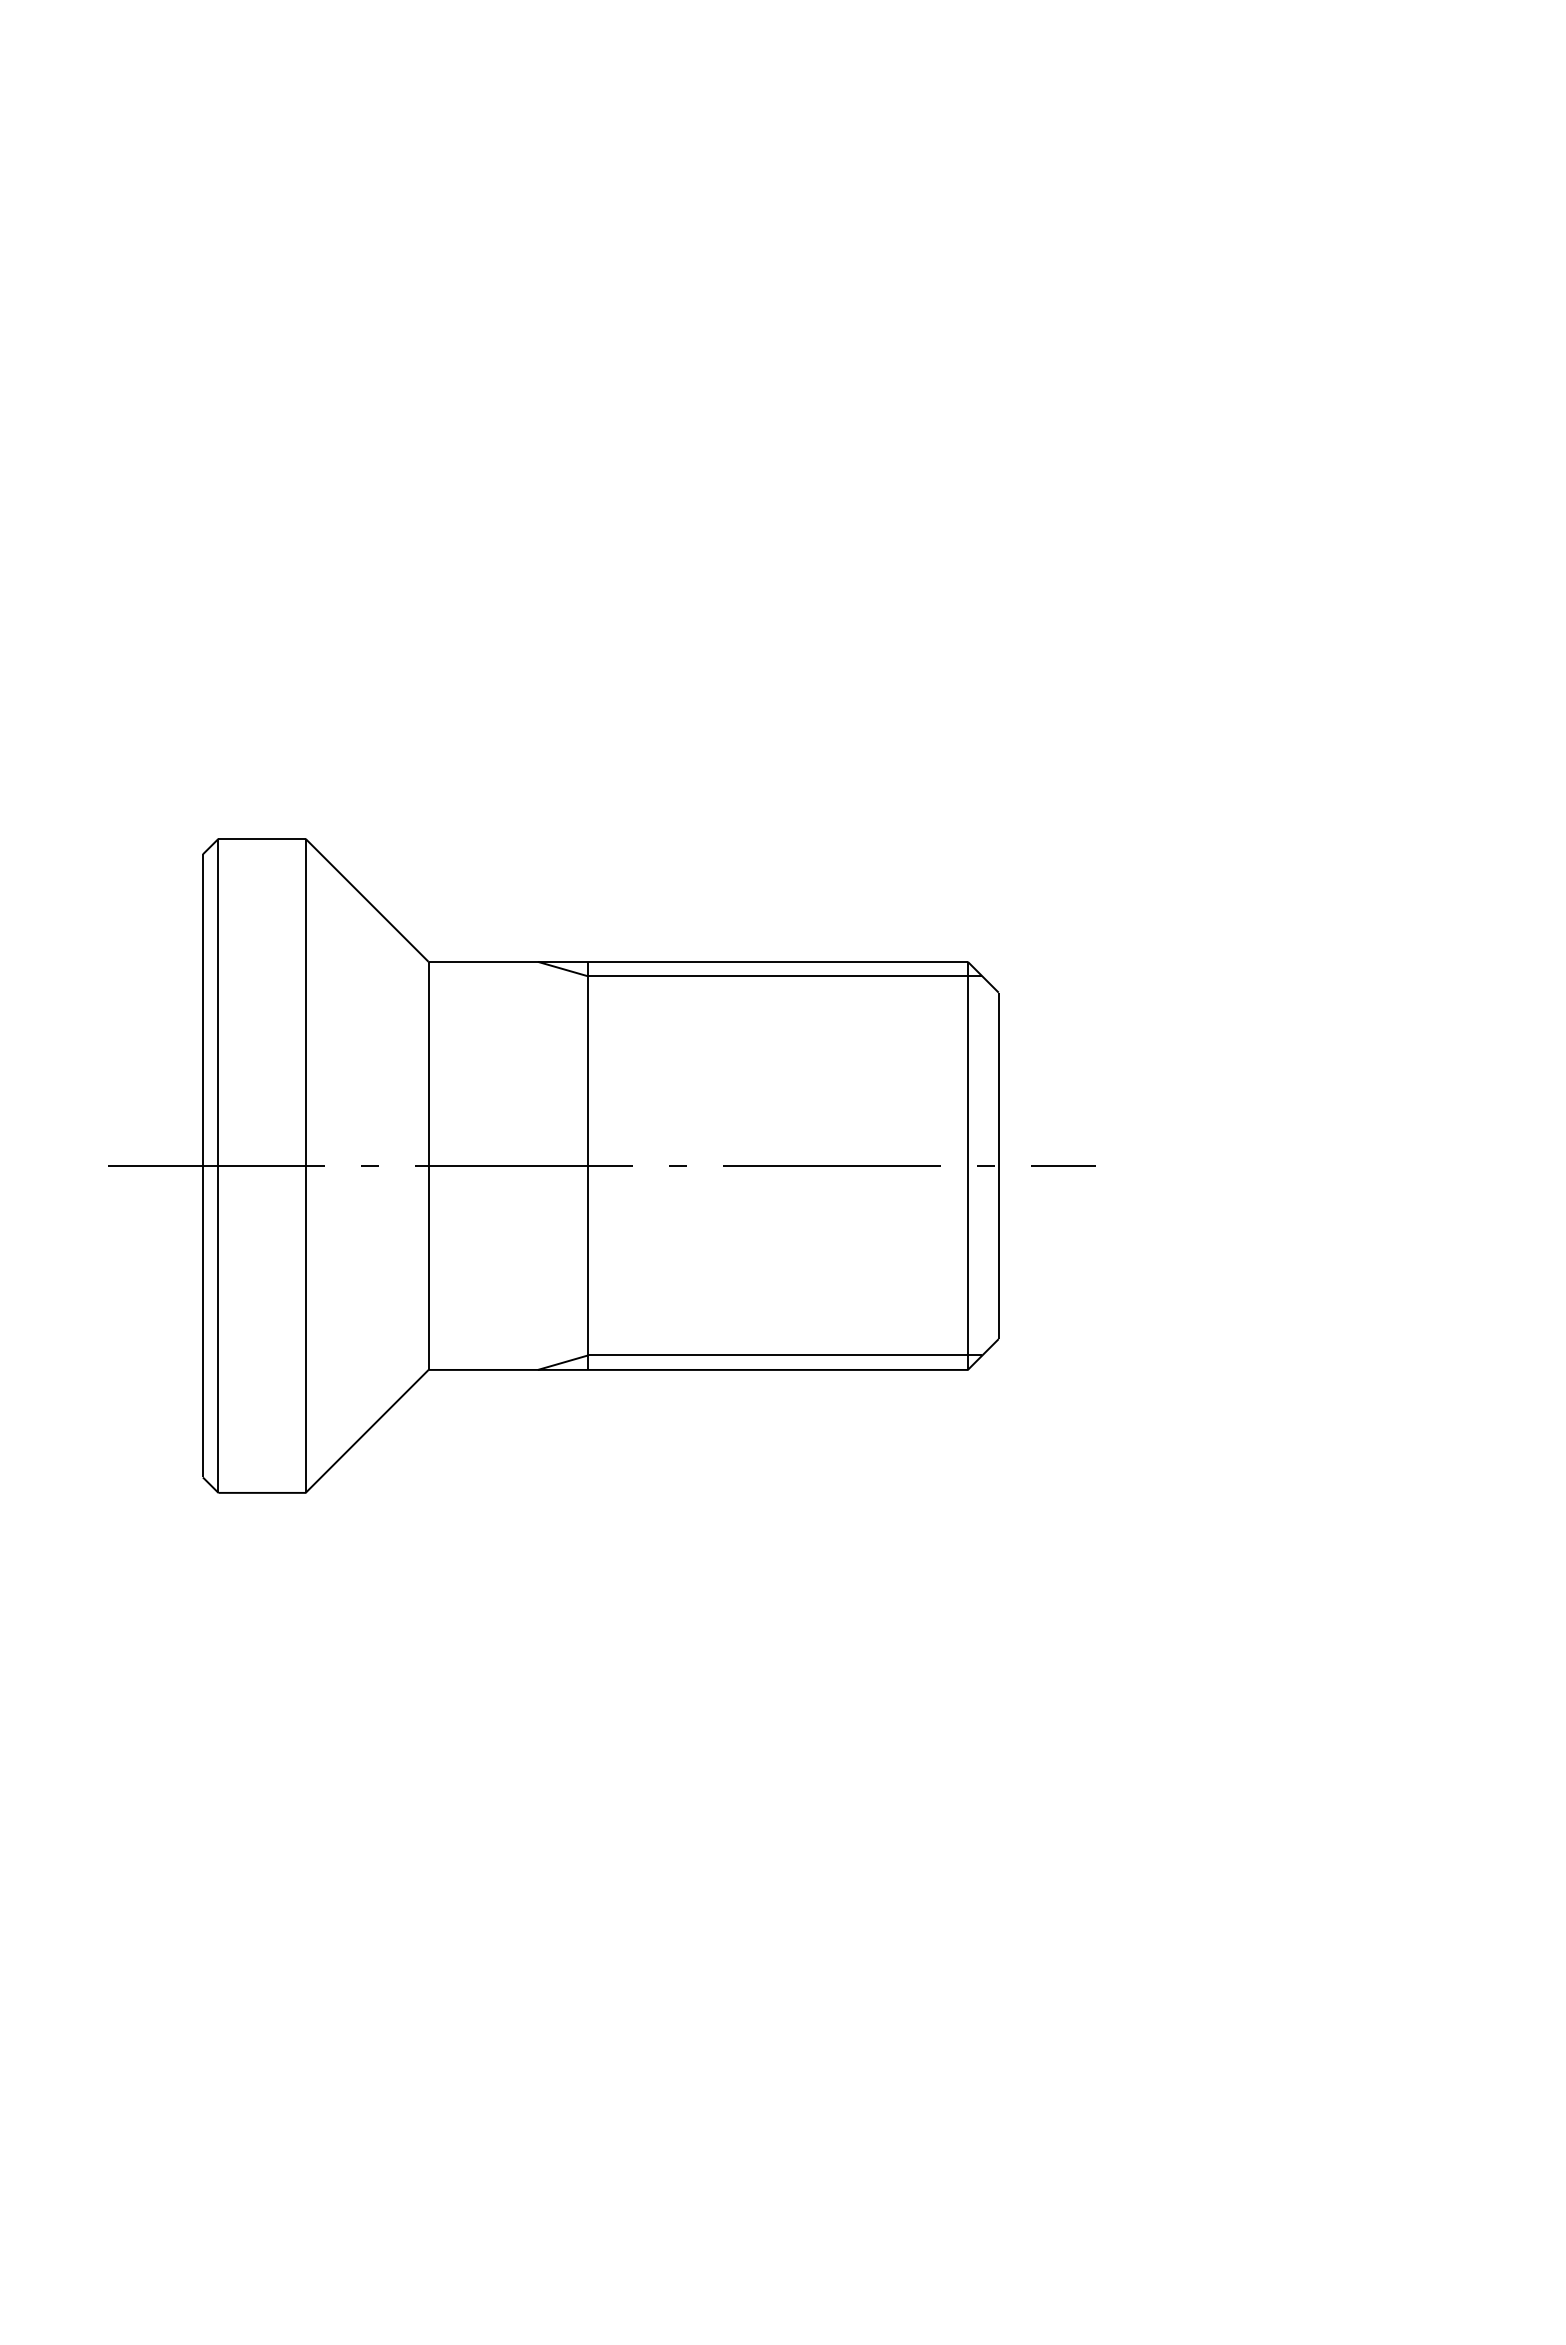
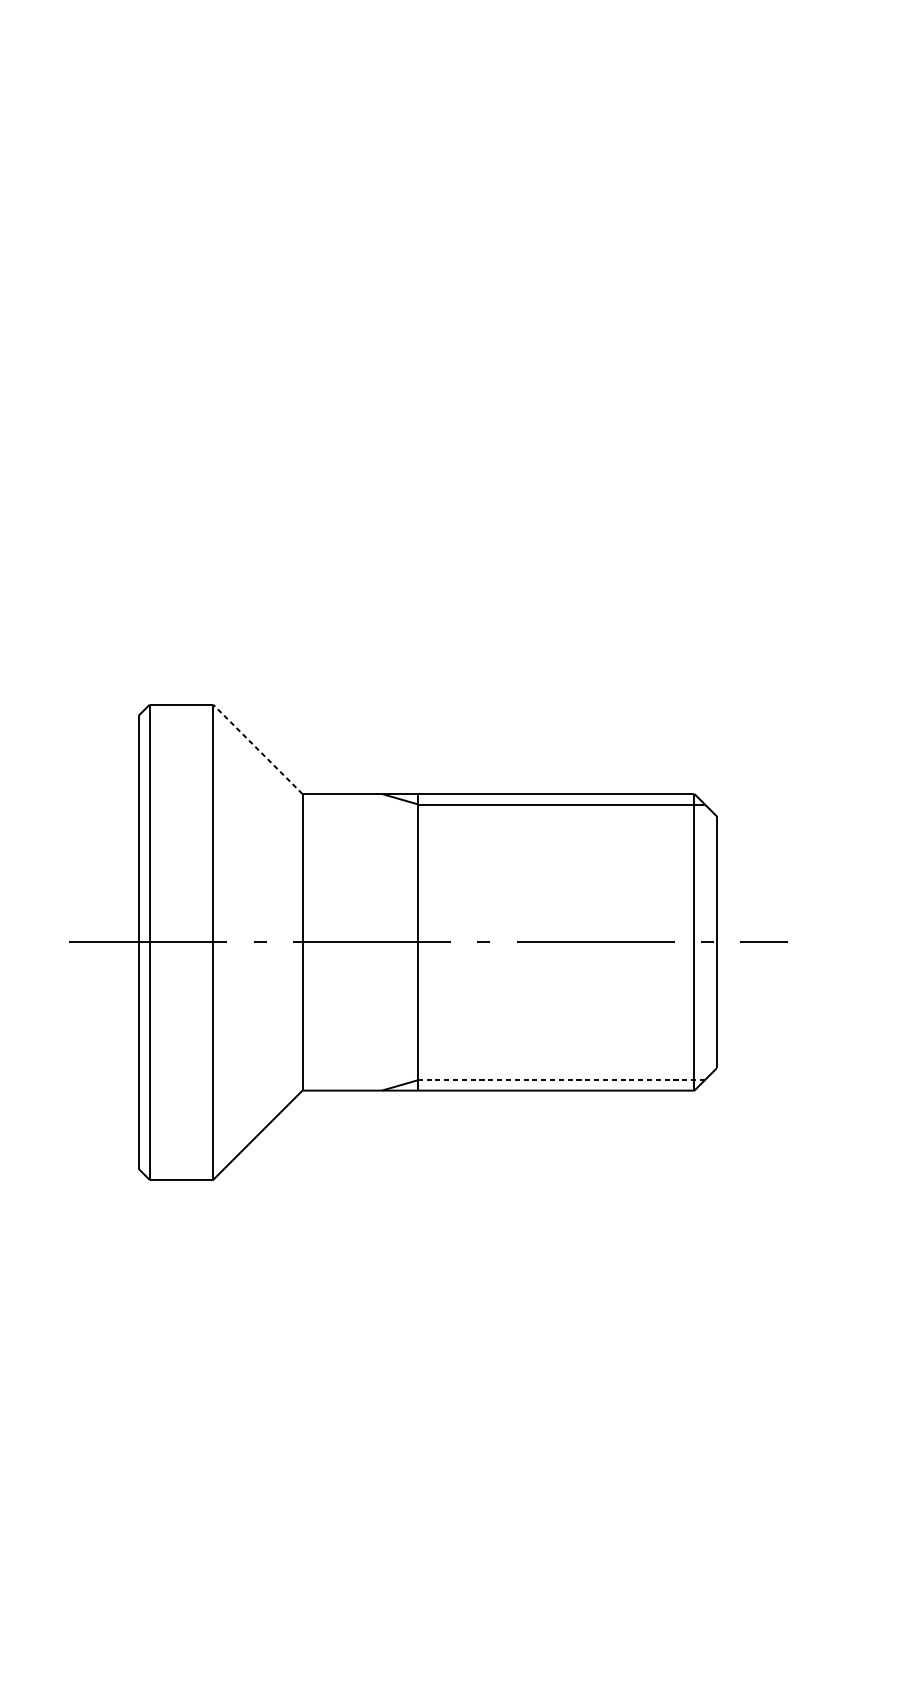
line: (367, 900) -> (258, 749), solid -> dashed
line: (784, 1355) -> (561, 1080), solid -> dashed

